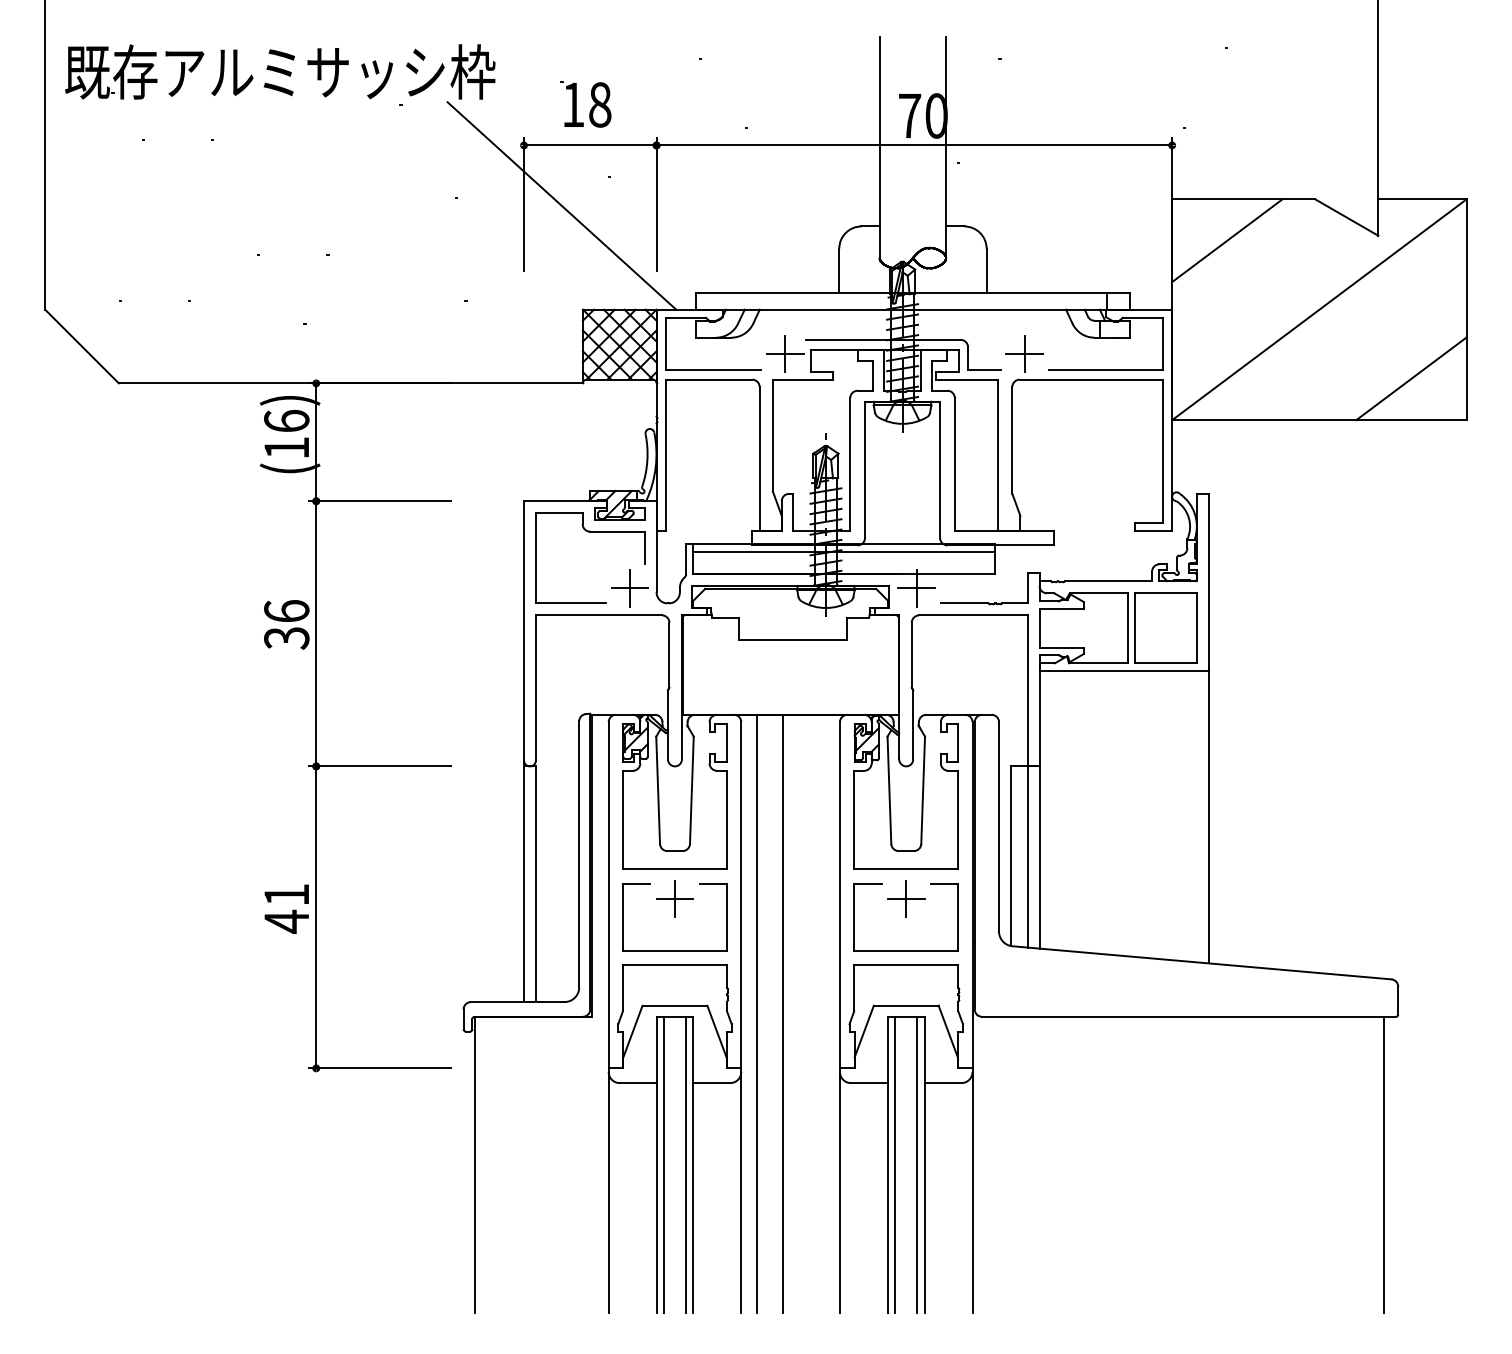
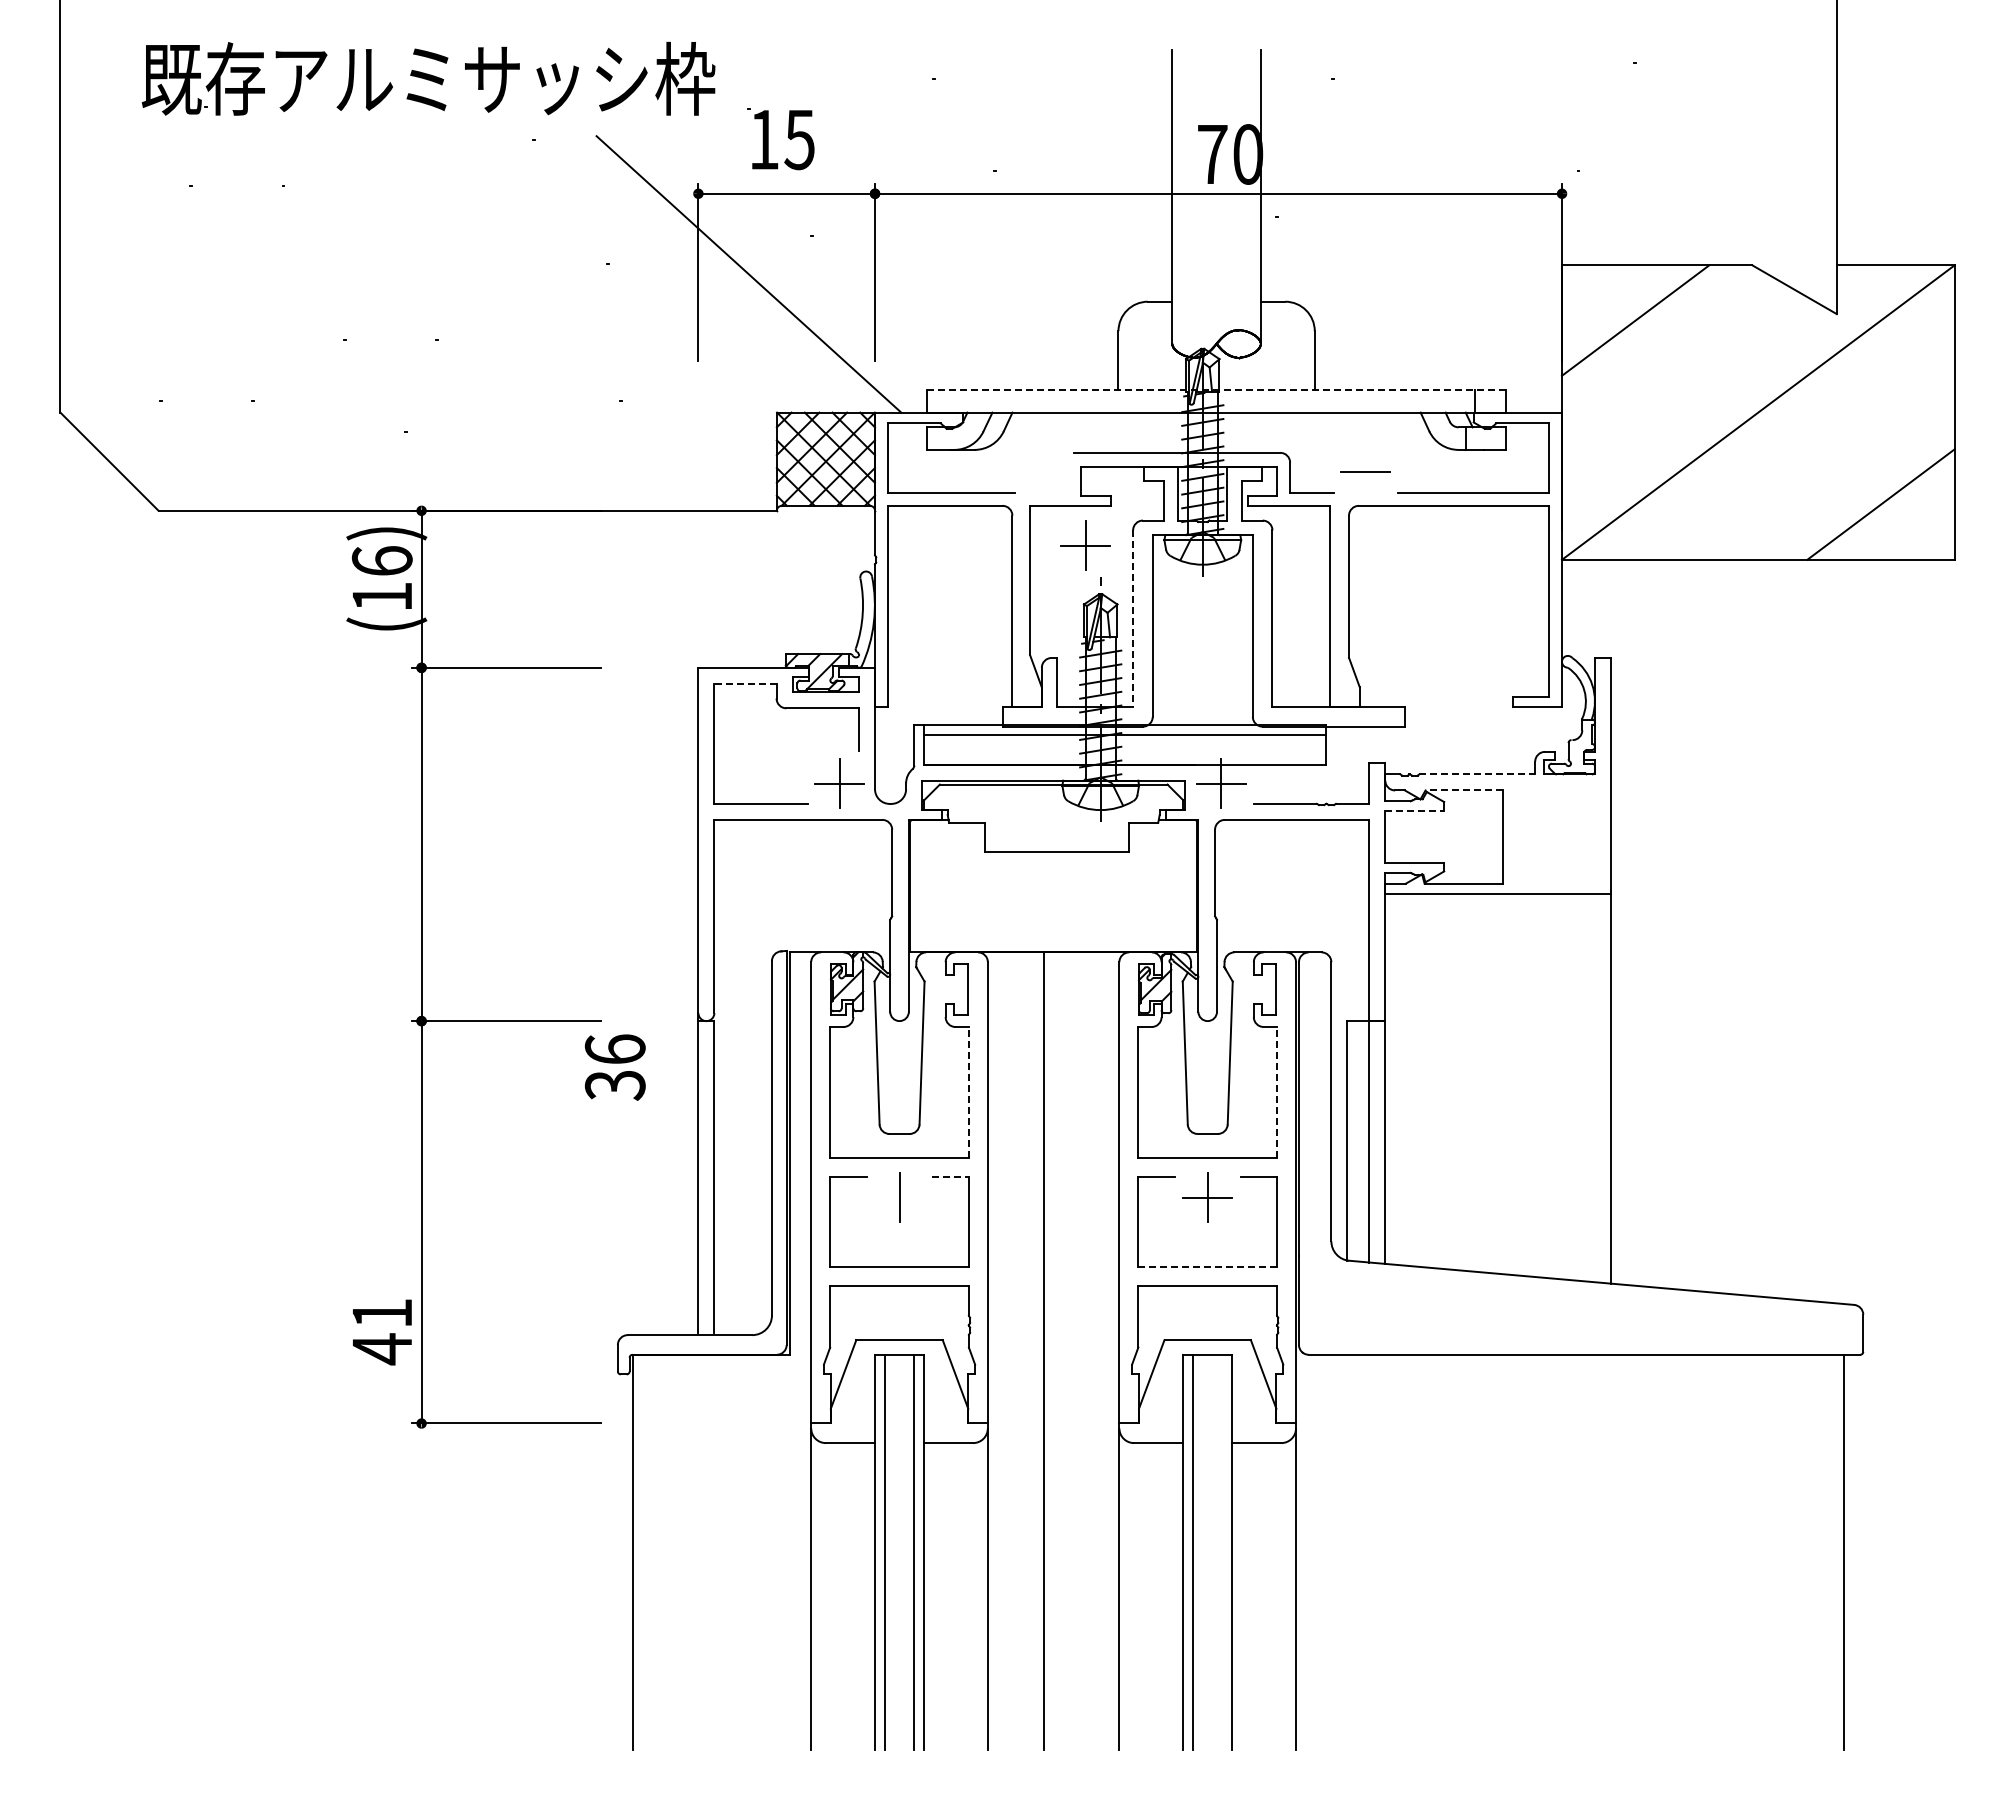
part: (280, 71) -> (428, 78), moved
text: (599, 104) -> (799, 139), 18 -> 15
line: (912, 293) -> (1216, 390), solid -> dashed
part: (785, 353) -> (1085, 545), moved
line: (1024, 353) -> (1365, 471), removed
line: (850, 464) -> (1133, 619), solid -> dashed
line: (558, 513) -> (744, 683), solid -> dashed
line: (1108, 581) -> (1477, 774), solid -> dashed
line: (1098, 593) -> (1464, 790), solid -> dashed
line: (1062, 609) -> (1415, 811), solid -> dashed
text: (286, 624) -> (614, 1067), moved
part: (1165, 627) -> (1553, 836), removed
line: (726, 819) -> (968, 1092), solid -> dashed
line: (958, 819) -> (1277, 1092), solid -> dashed
line: (713, 883) -> (951, 1177), solid -> dashed
line: (674, 898) -> (899, 1197), removed
text: (286, 909) -> (382, 1332), moved
line: (906, 951) -> (1207, 1267), solid -> dashed
line: (757, 1013) -> (1009, 1350), removed
line: (917, 1164) -> (1222, 1551), removed

